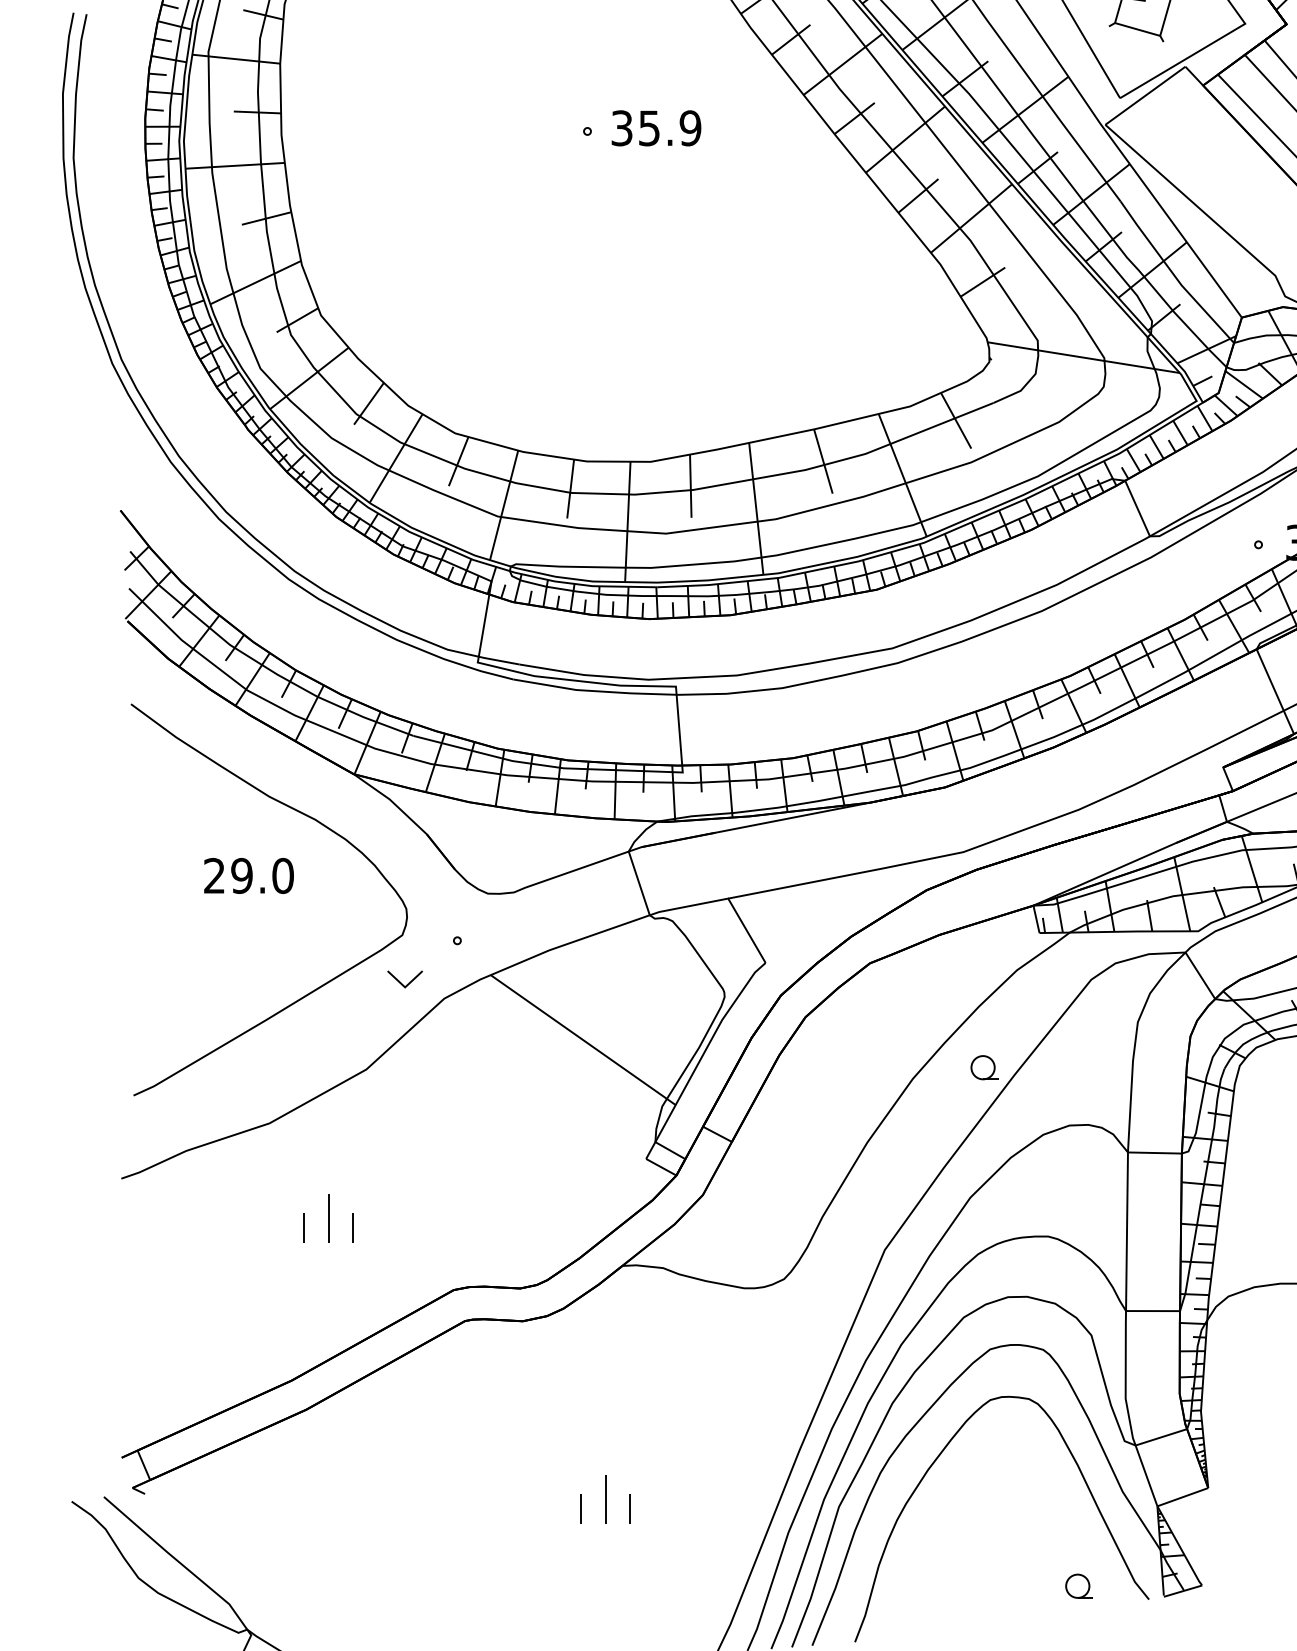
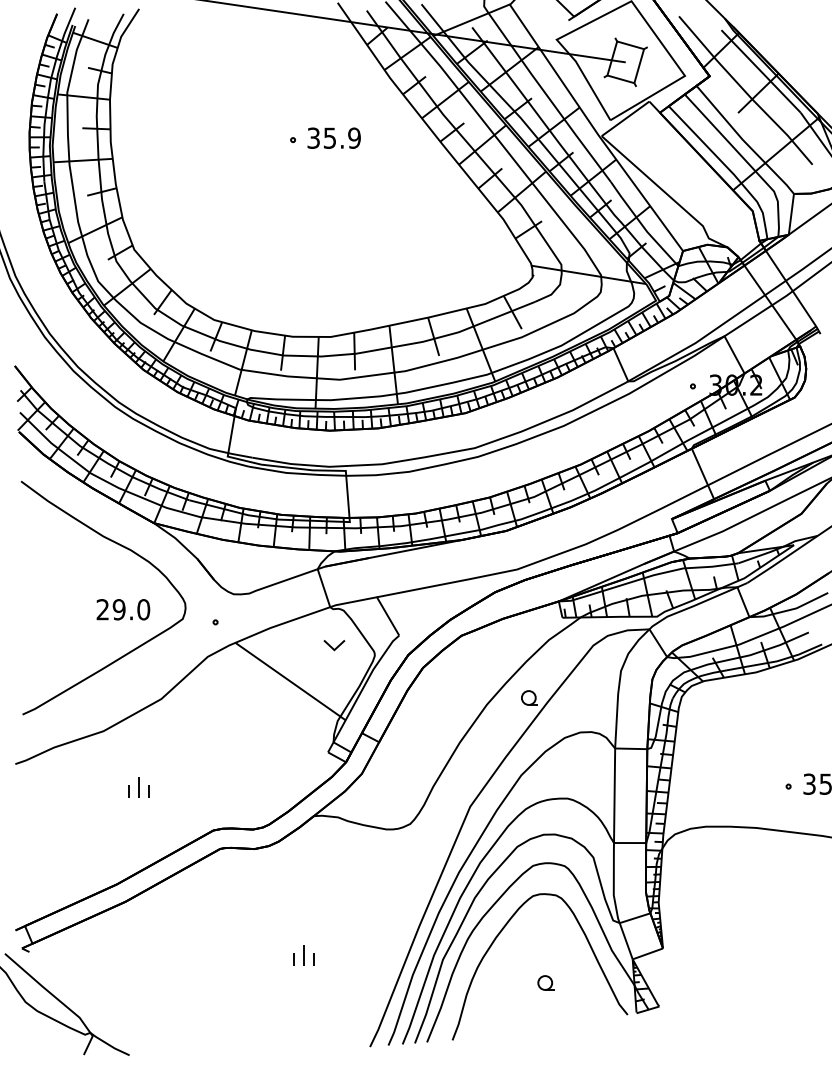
text: (249, 875) -> (123, 609), moved
part: (405, 979) -> (334, 645), moved
part: (328, 1217) -> (138, 787), size x0.71
part: (604, 1499) -> (303, 955), size x0.71
part: (1078, 1585) -> (545, 982), moved

